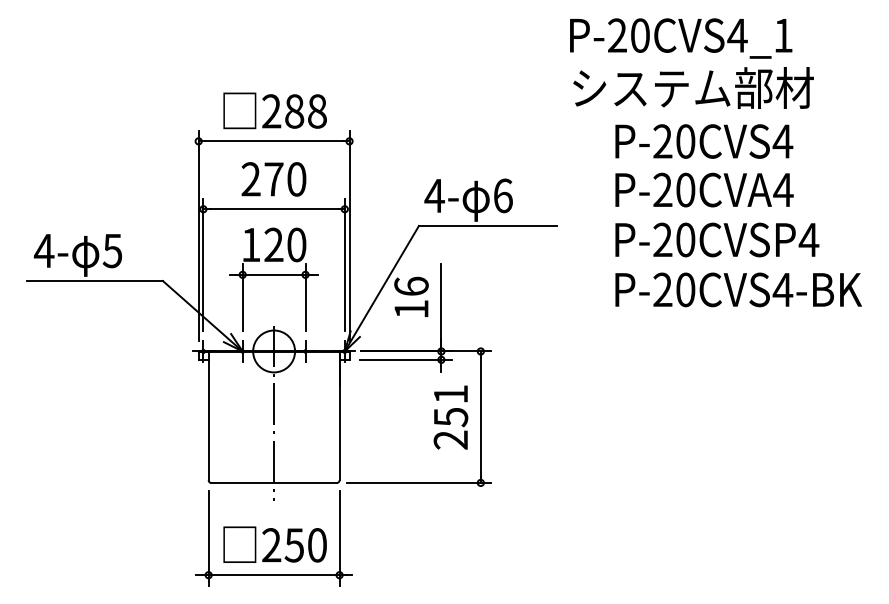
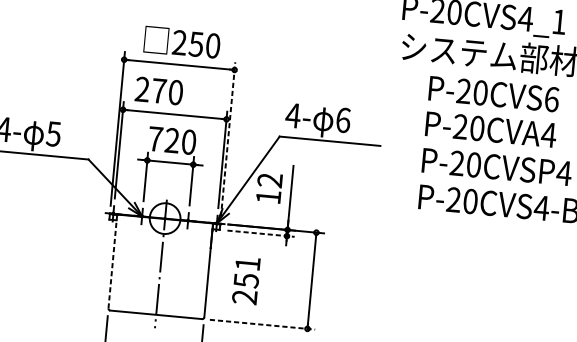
text: (305, 111) -> (204, 45), 288 -> 250
text: (782, 141) -> (551, 99), P-20CVS4 -> P-20CVS6
text: (273, 179) -> (158, 91), moved
line: (349, 236) -> (228, 139), solid -> dashed
text: (250, 244) -> (155, 138), 120 -> 720
text: (411, 285) -> (270, 179), 16 -> 12
line: (405, 359) -> (260, 233), solid -> dashed
line: (208, 416) -> (112, 261), solid -> dashed
text: (450, 417) -> (246, 280), moved
line: (419, 482) -> (262, 324), solid -> dashed

